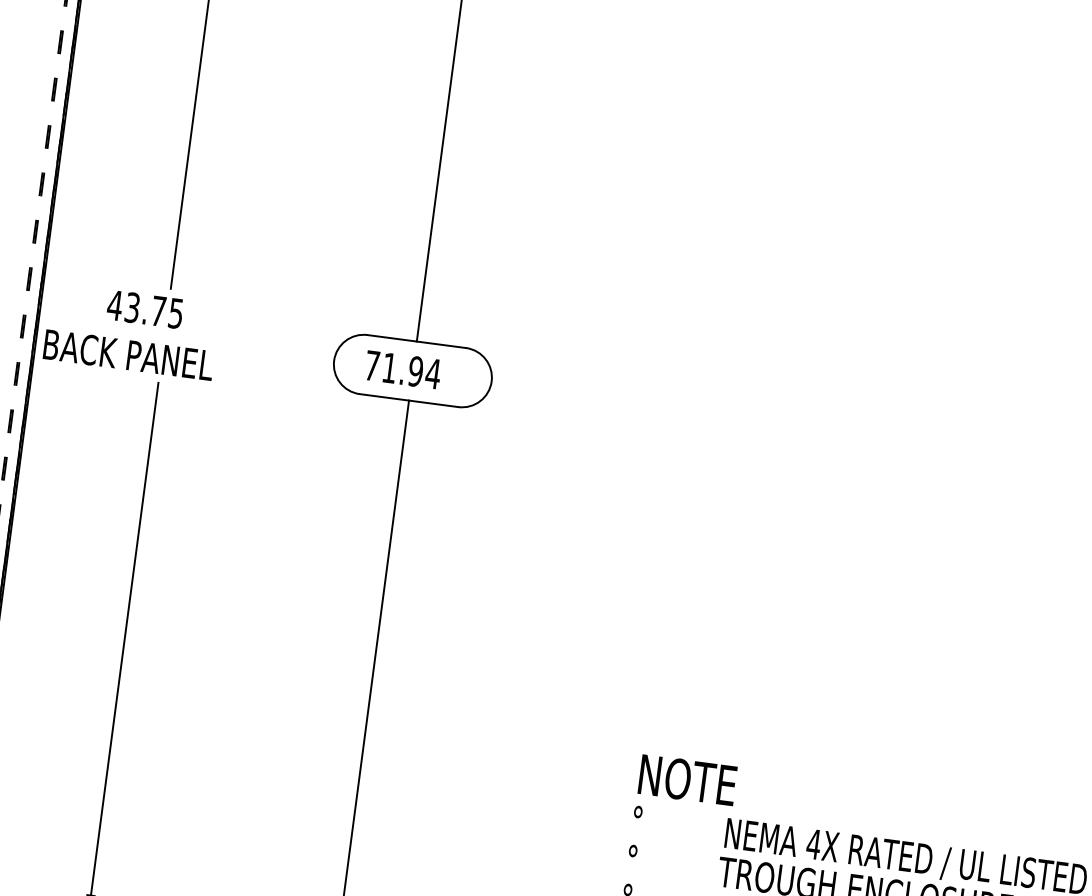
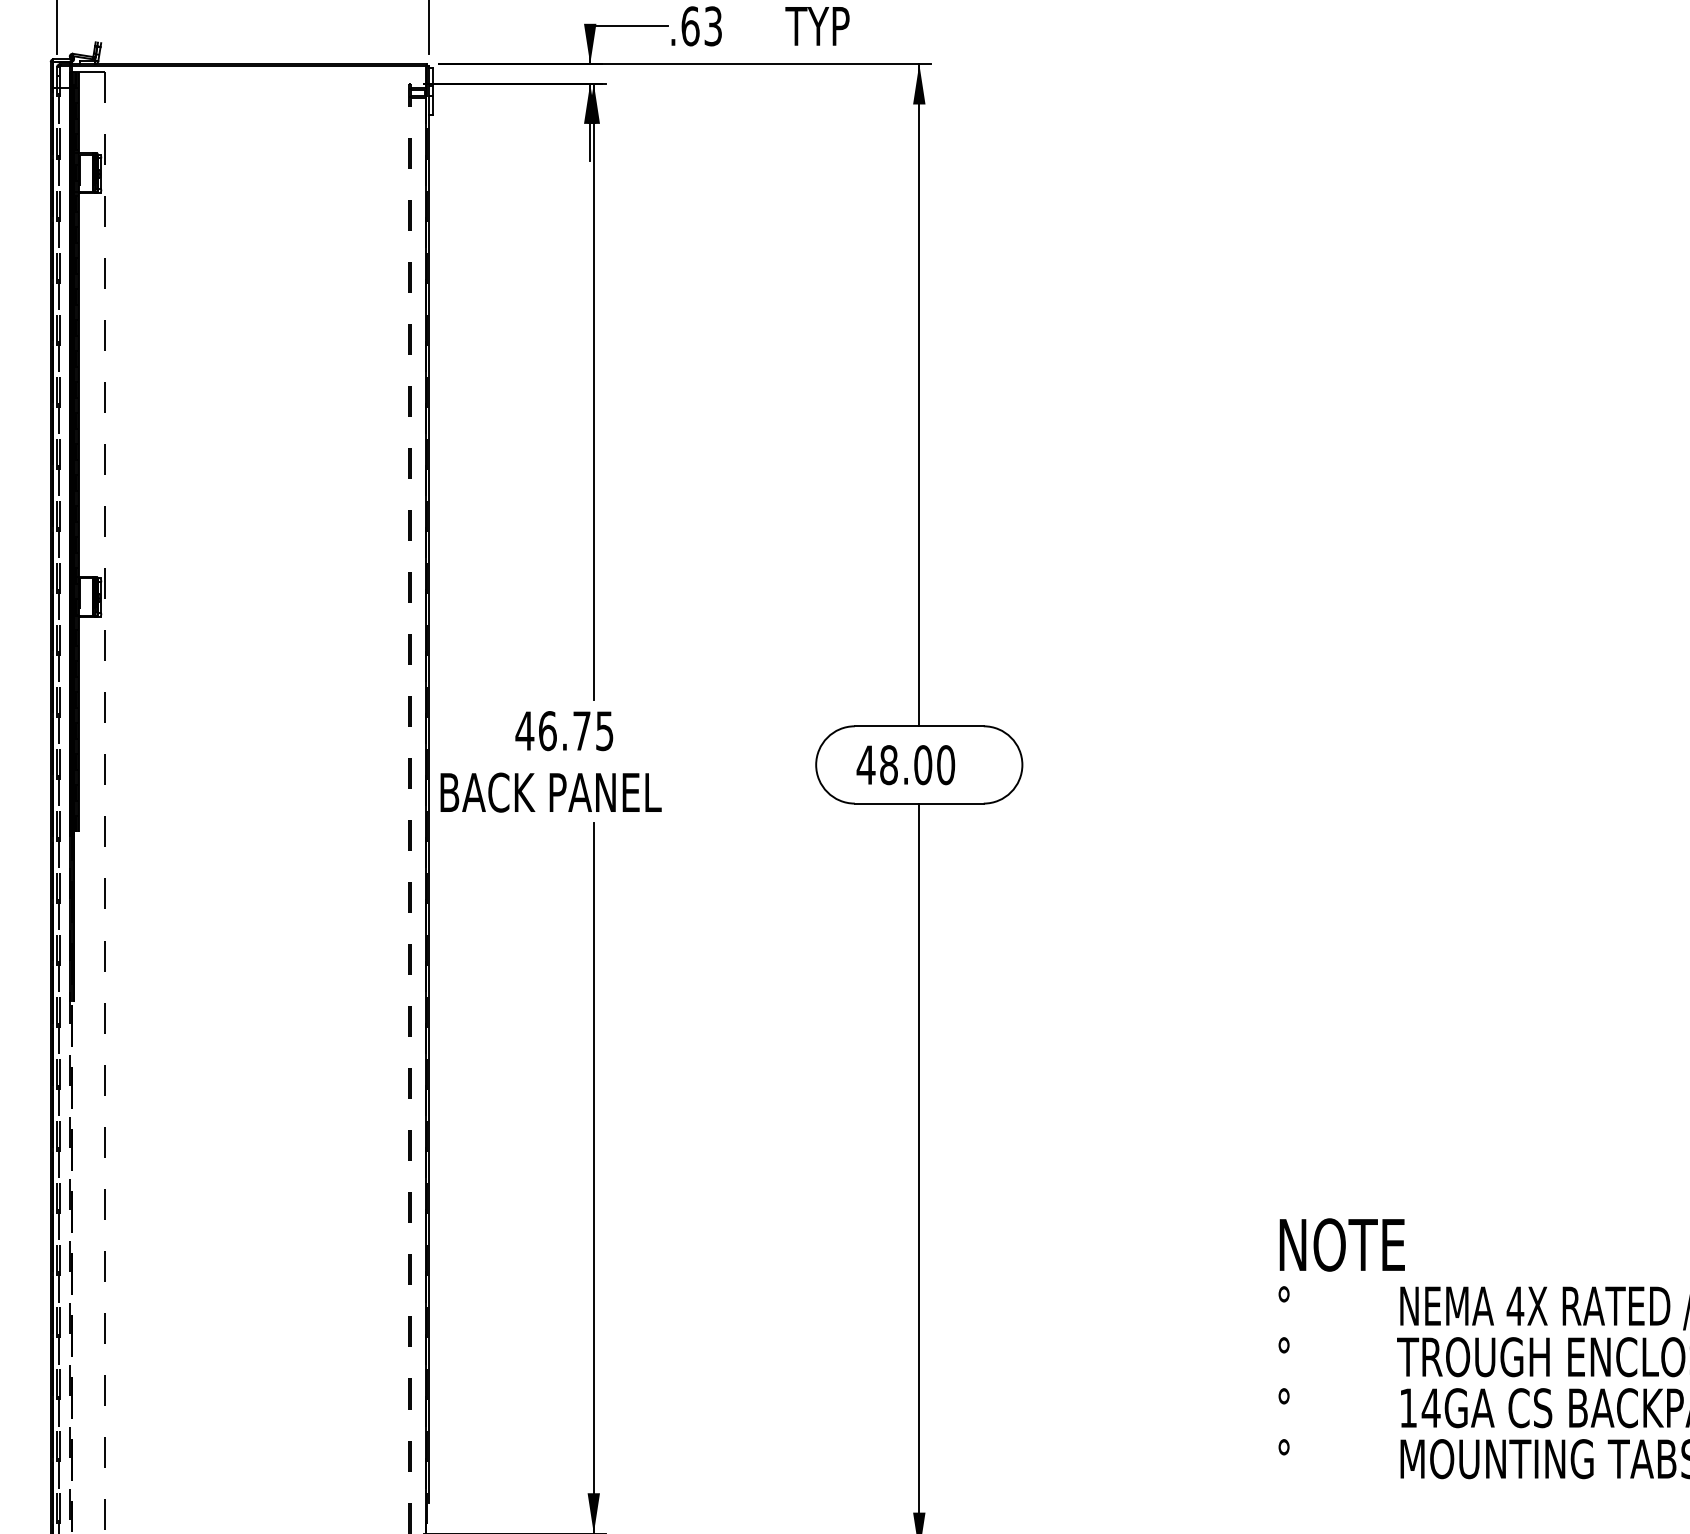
text: (132, 308) -> (547, 731), 43.75 -> 46.75
text: (402, 370) -> (905, 765), 71.94 -> 48.00

